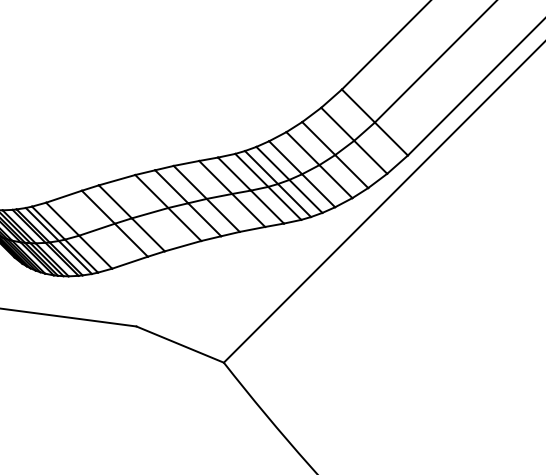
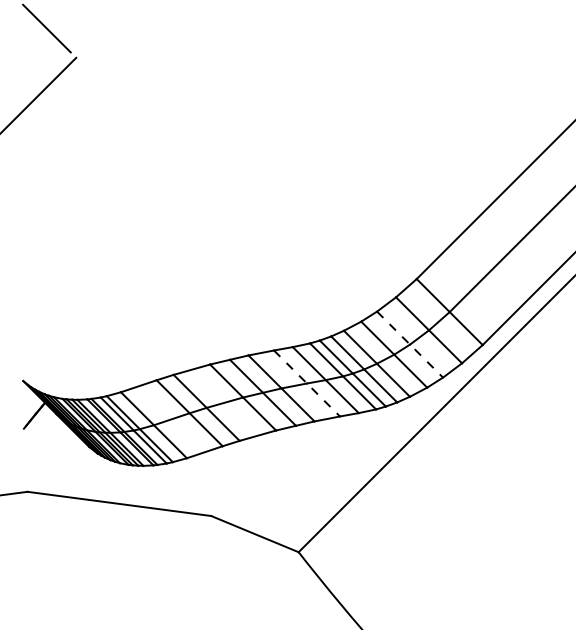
line: (335, 154) -> (410, 344), solid -> dashed
line: (232, 193) -> (307, 383), solid -> dashed

